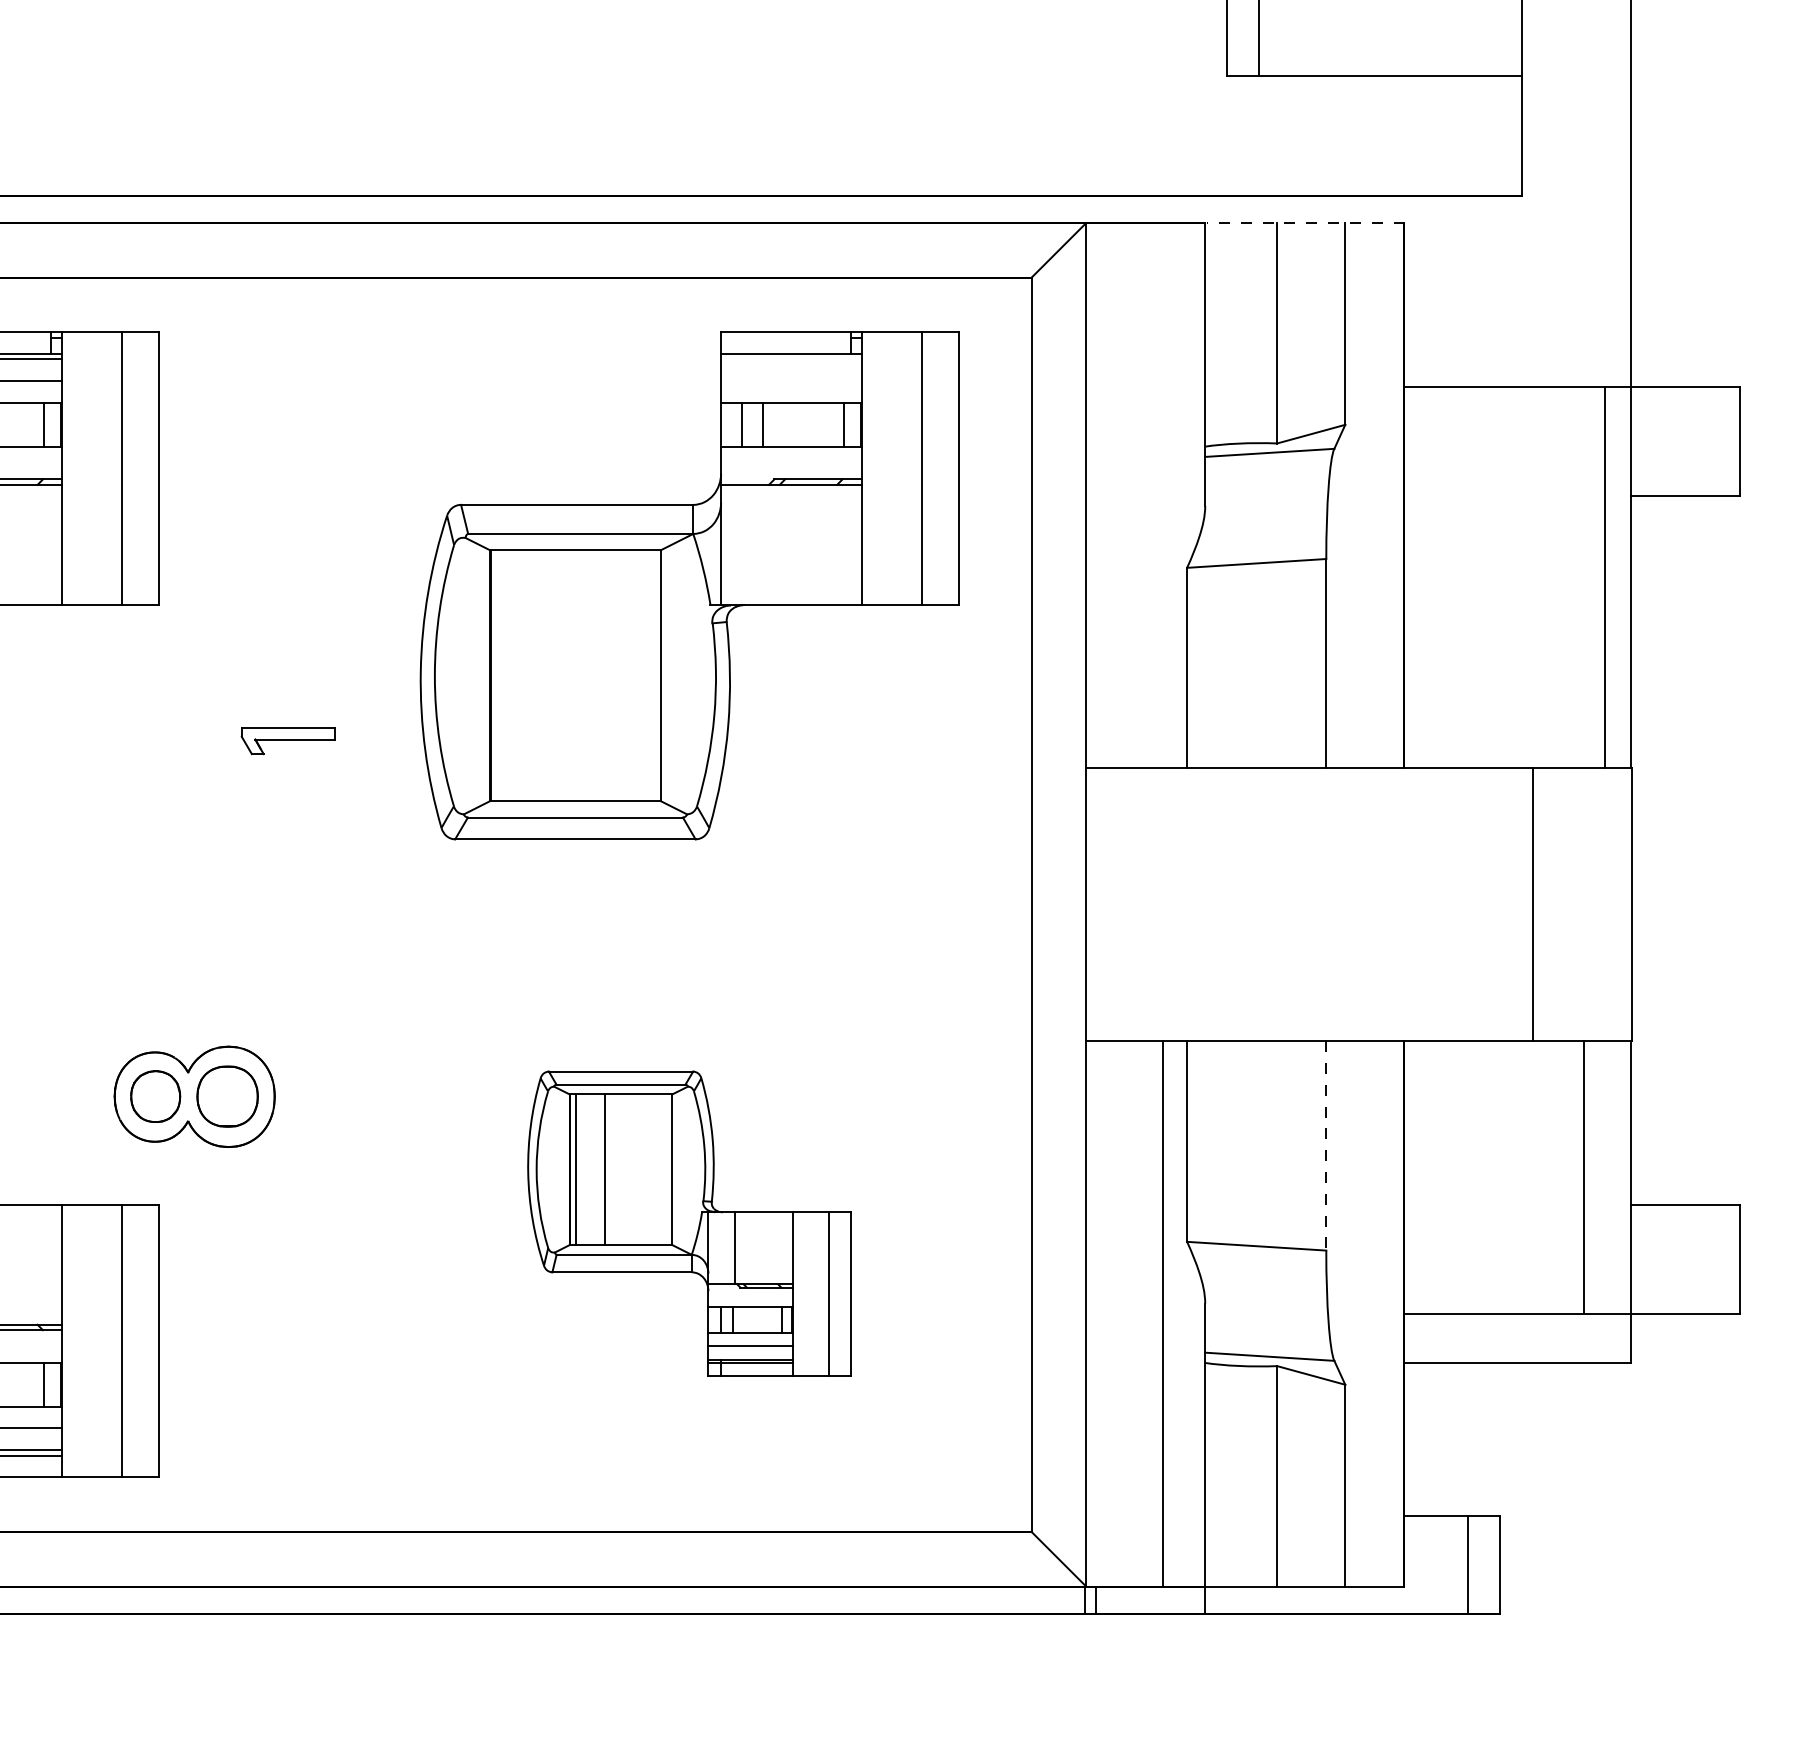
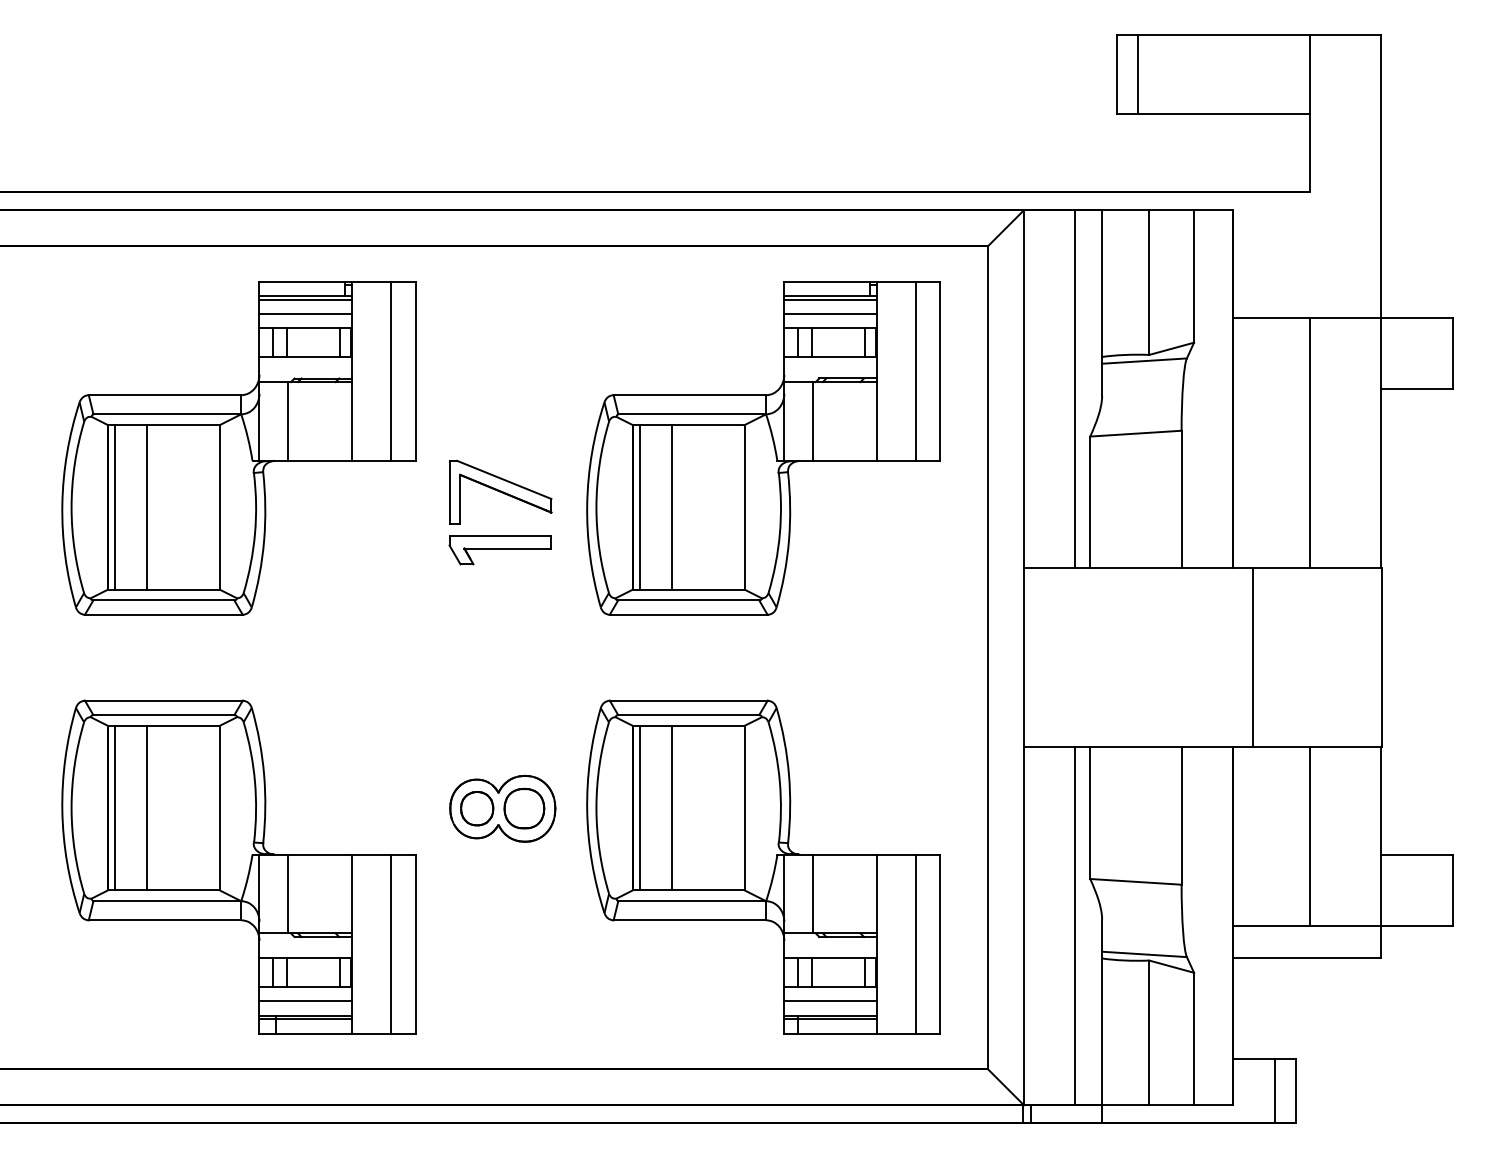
line: (1304, 223) -> (1167, 210), dashed -> solid
line: (791, 359) -> (830, 299), added
line: (791, 381) -> (830, 314), added
line: (1163, 496) -> (1074, 389), added
line: (764, 544) -> (812, 421), added
line: (1604, 576) -> (1309, 442), moved
part: (288, 651) -> (500, 491), added
line: (500, 675) -> (639, 507), added
line: (549, 675) -> (671, 507), added
part: (287, 741) -> (499, 550), size x1.67
line: (1533, 904) -> (1253, 657), moved
part: (194, 1096) -> (502, 808), moved
line: (1326, 1145) -> (1181, 815), dashed -> solid
line: (1583, 1177) -> (1309, 836), moved
part: (689, 1222) -> (763, 866), size x1.67

